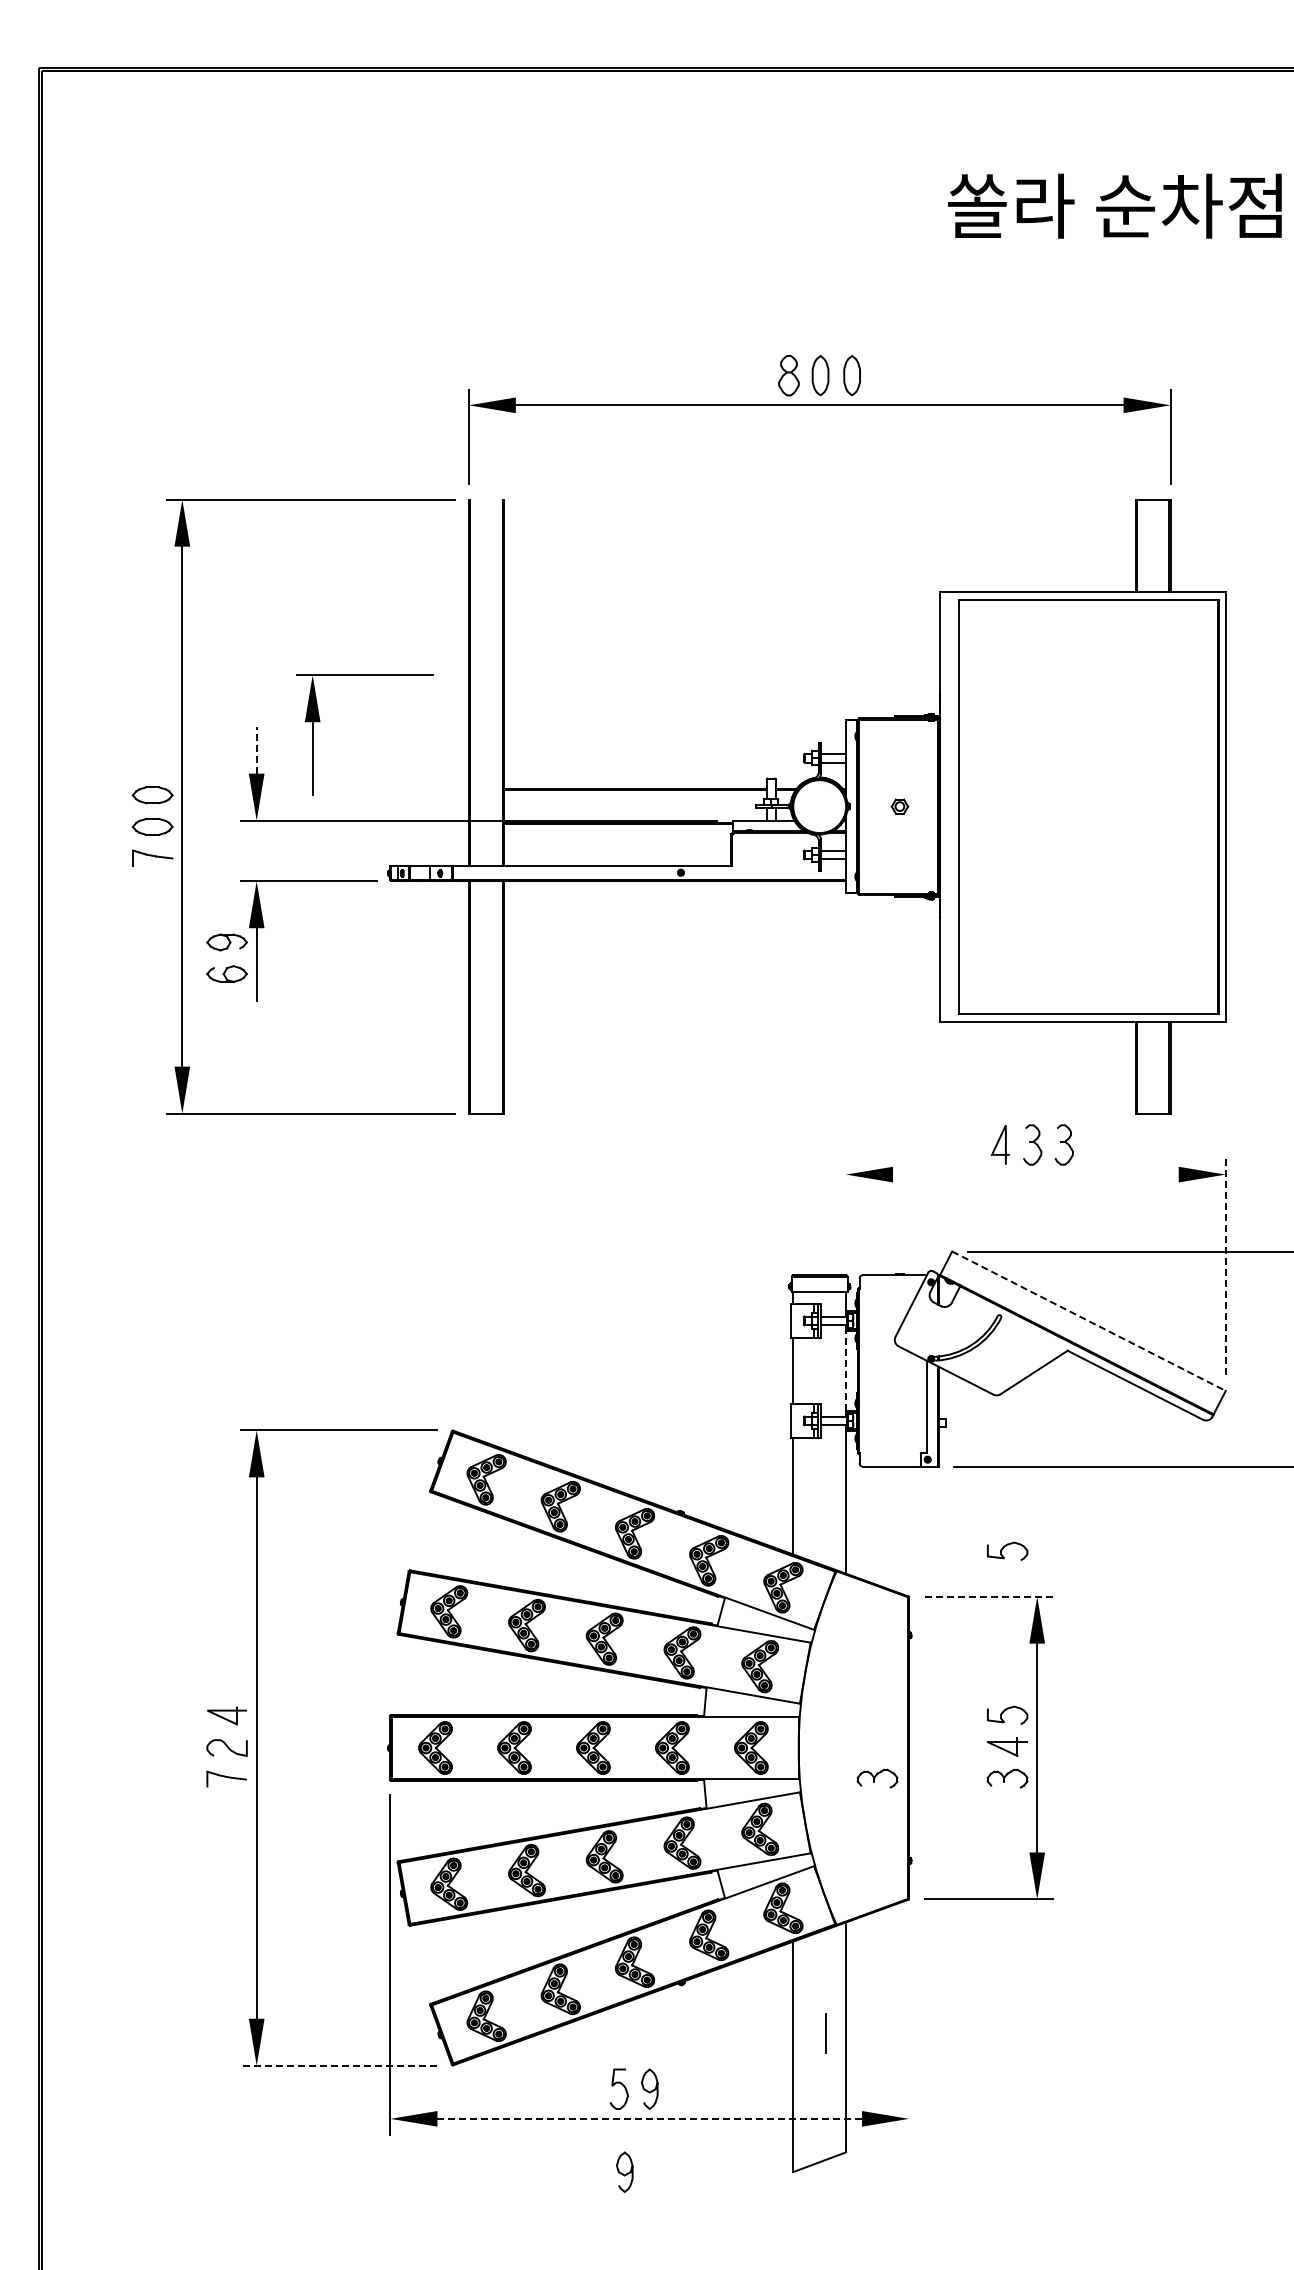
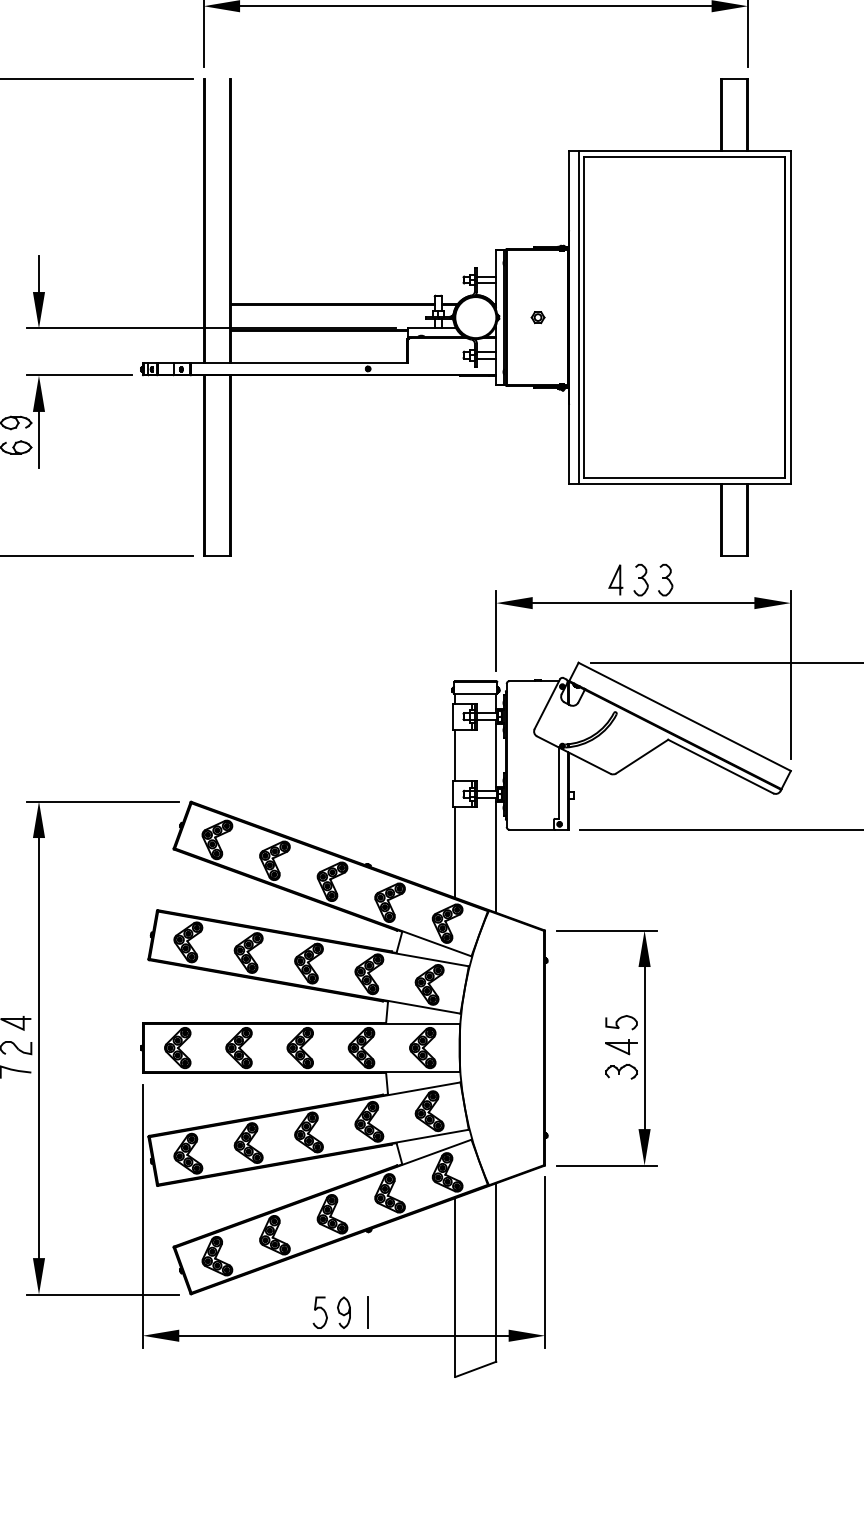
part: (320, 721) -> (88, 251), removed
line: (256, 749) -> (38, 273), dashed -> solid
line: (952, 806) -> (578, 317), added
line: (1035, 1174) -> (643, 603), added
line: (846, 1209) -> (496, 630), added
line: (1225, 1266) -> (790, 674), dashed -> solid
line: (1088, 1321) -> (684, 717), dashed -> solid
line: (846, 1370) -> (496, 755), dashed -> solid
curve: (1006, 1546) -> (620, 891), removed
line: (989, 1596) -> (607, 930), dashed -> solid
part: (877, 1778) -> (520, 1071), removed
line: (909, 2024) -> (545, 1262), added
line: (825, 2033) -> (367, 1312), moved
line: (338, 2065) -> (102, 1294), dashed -> solid
line: (649, 2118) -> (343, 1335), dashed -> solid
curve: (623, 2173) -> (323, 1378), removed

